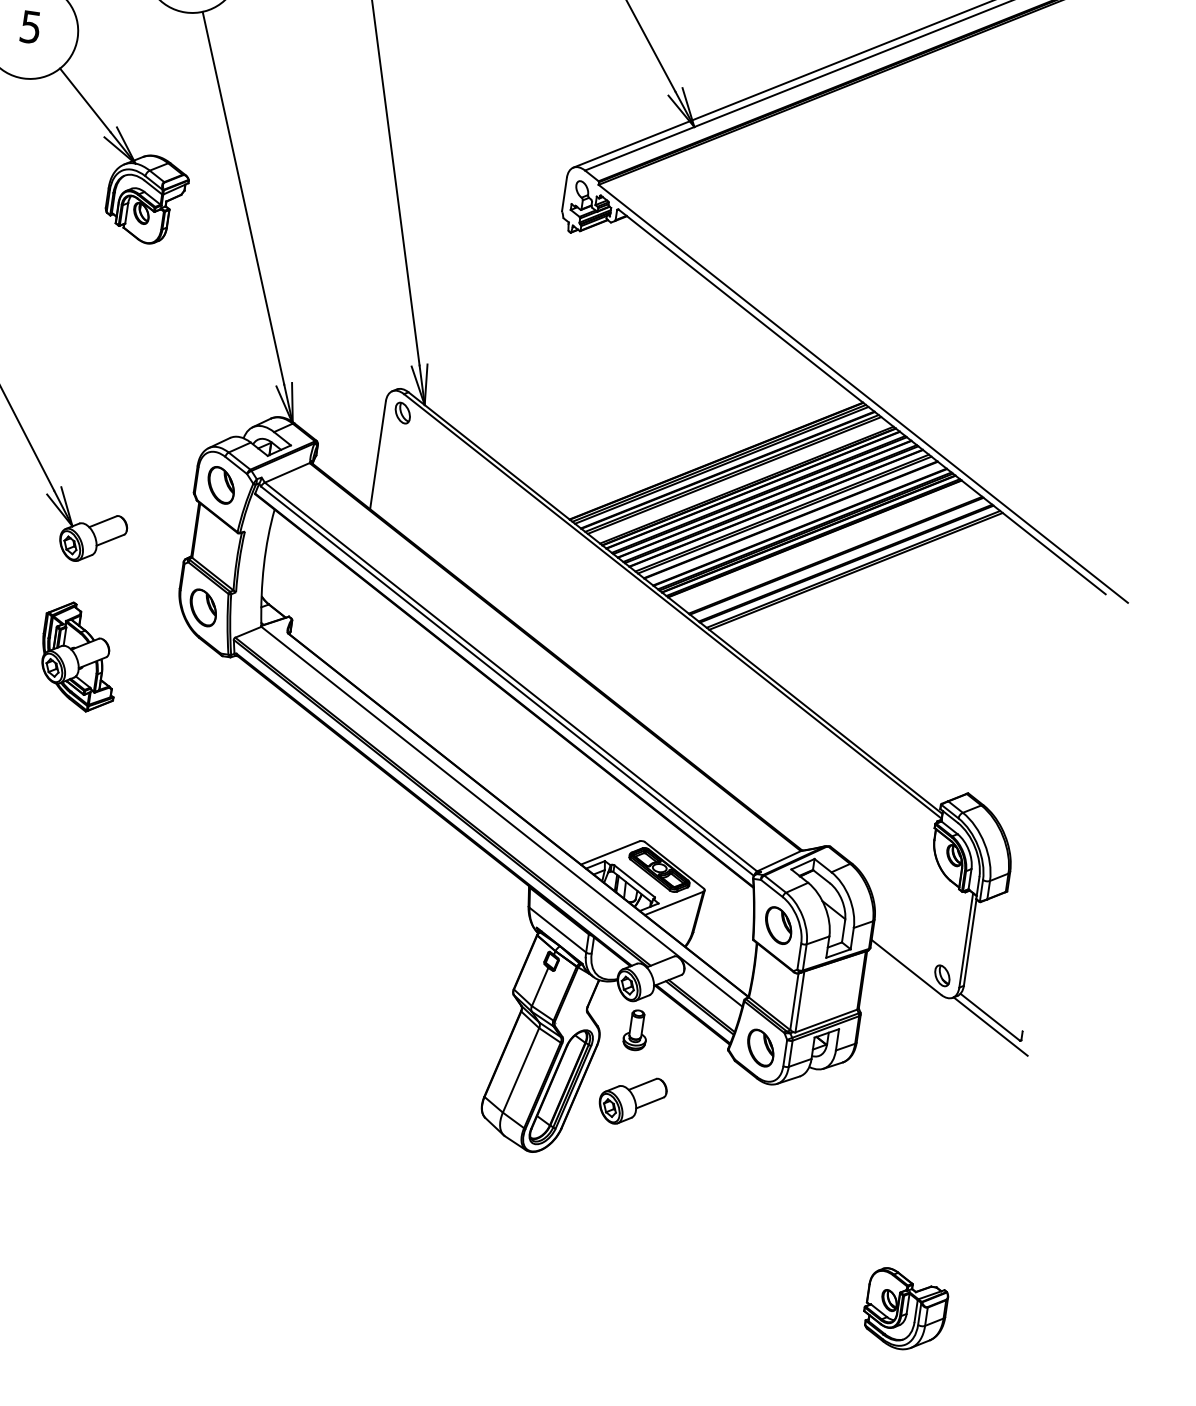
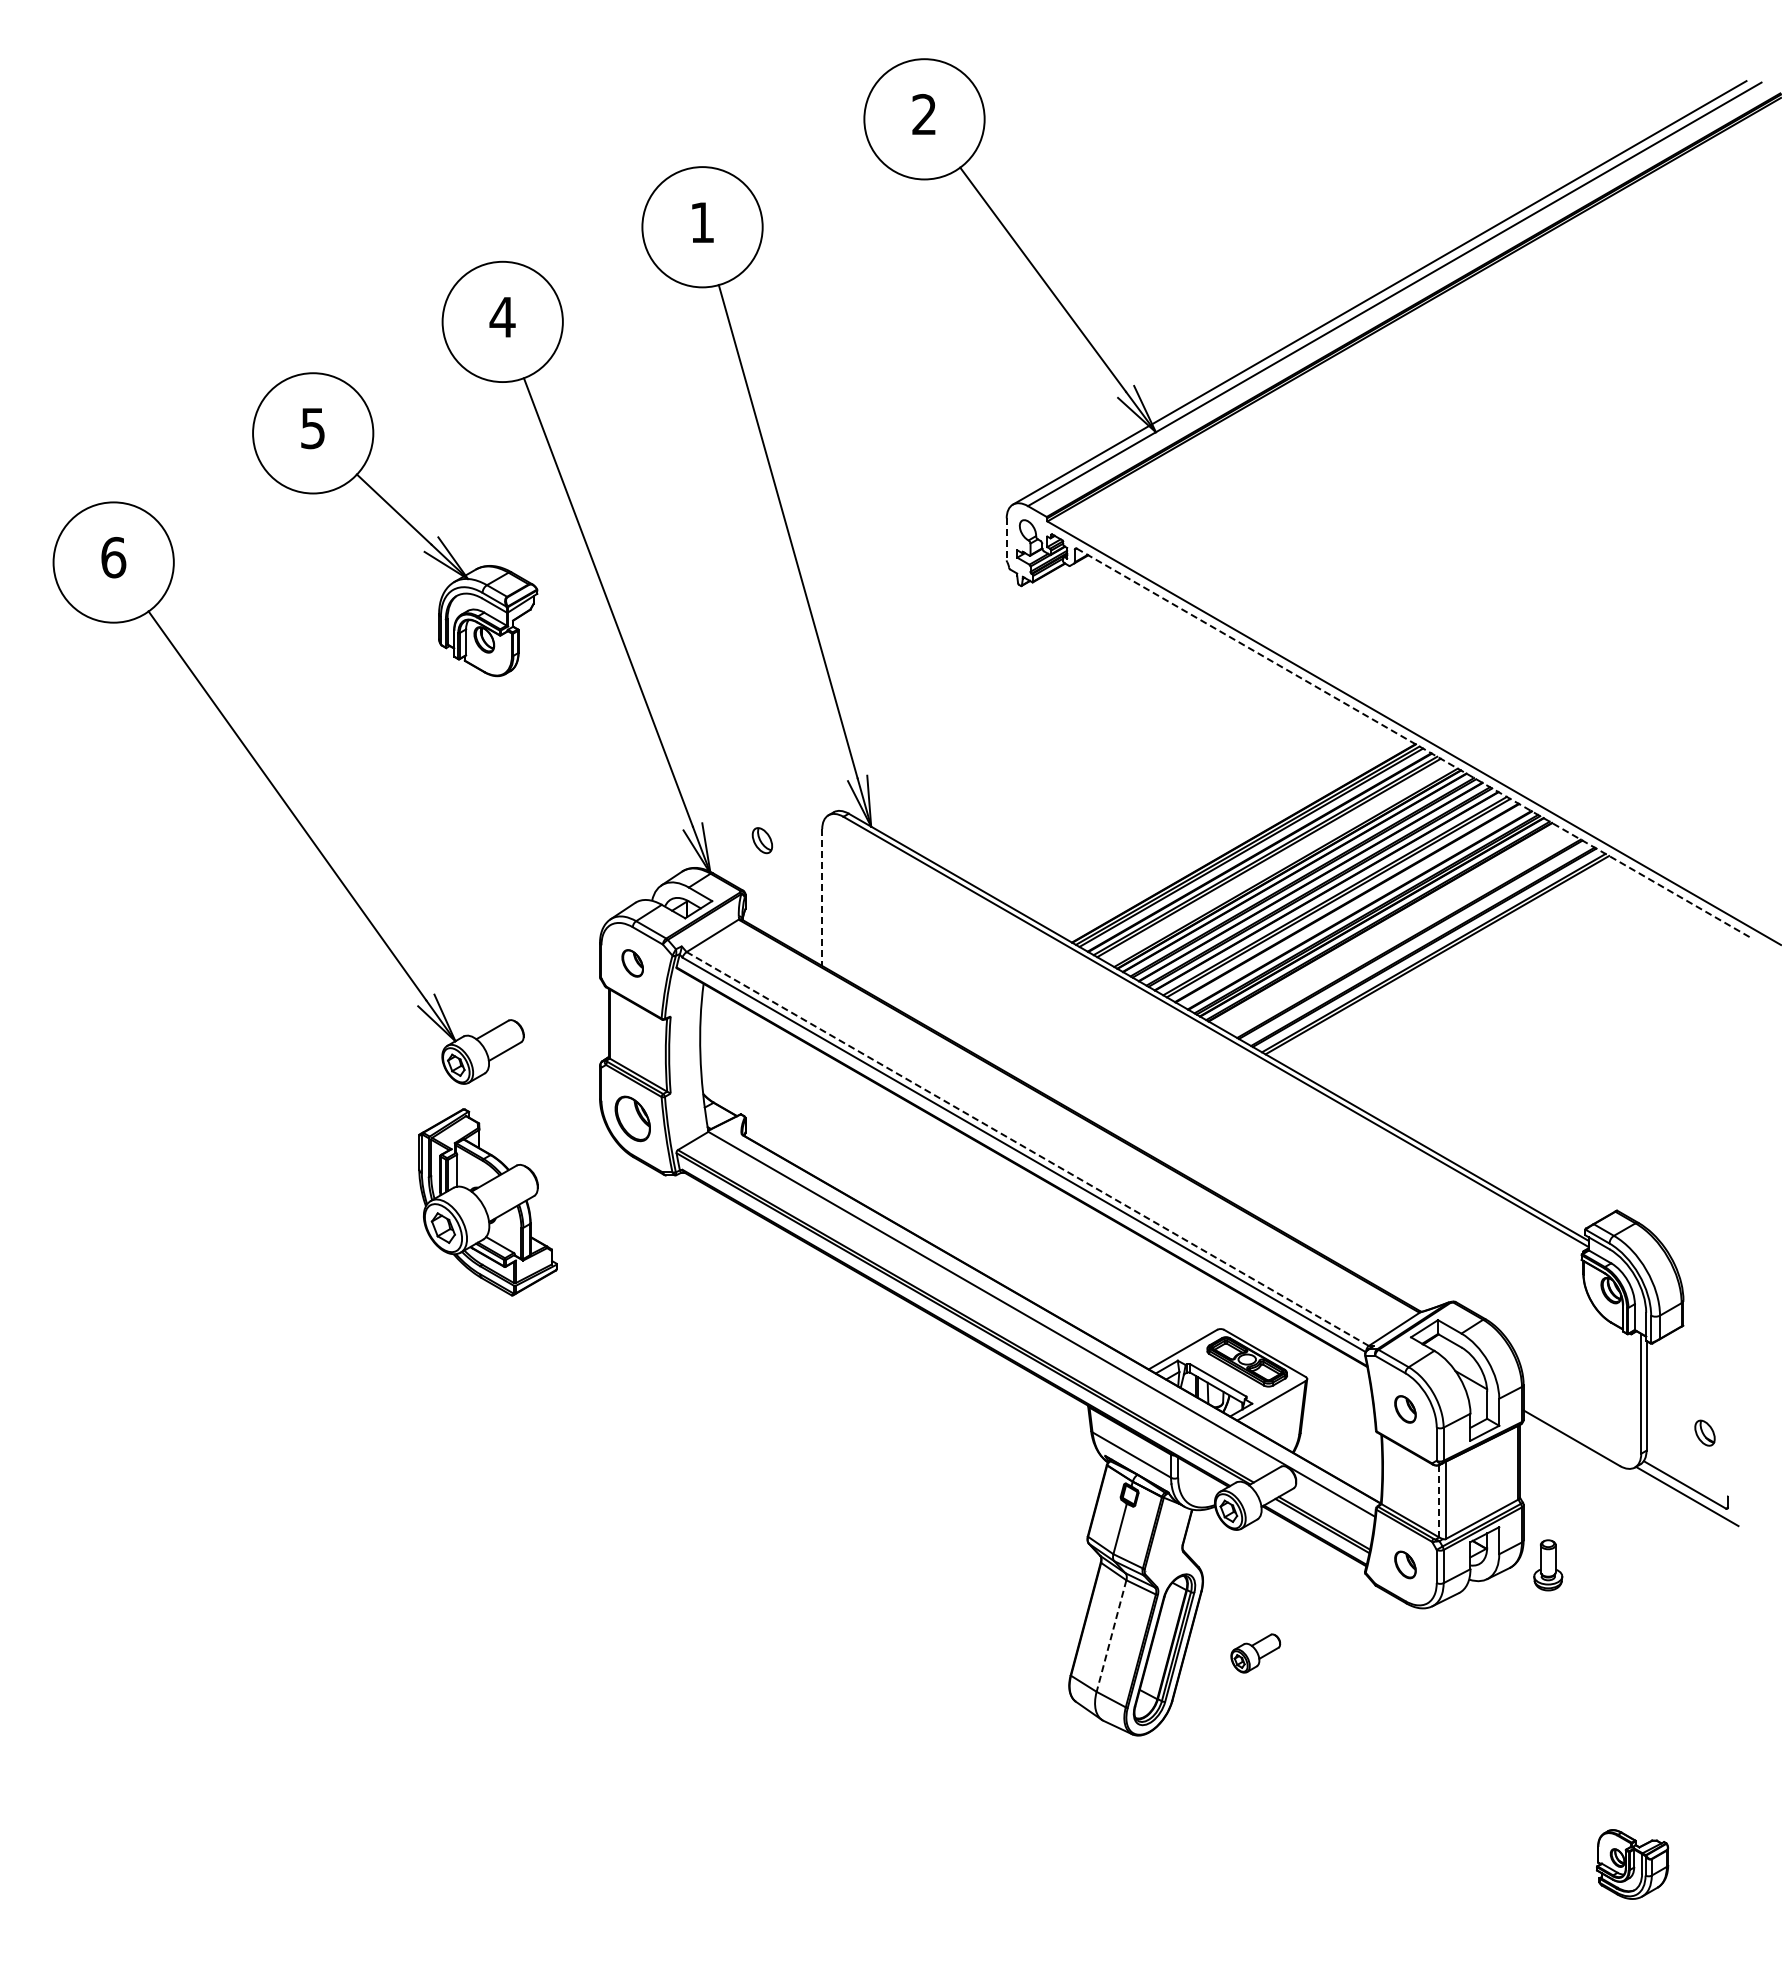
line: (564, 194) -> (1006, 539), solid -> dashed
line: (862, 401) -> (1414, 743), solid -> dashed
part: (402, 413) -> (762, 840), moved
line: (378, 456) -> (822, 898), solid -> dashed
part: (220, 485) -> (632, 963), size x0.6
part: (80, 657) -> (488, 1202), size x1.4
line: (510, 677) -> (1027, 1149), solid -> dashed
part: (778, 925) -> (1405, 1409), size x0.6
part: (942, 975) -> (1704, 1432), moved
line: (794, 1001) -> (1438, 1501), solid -> dashed
part: (636, 1030) -> (1548, 1565), moved
part: (760, 1047) -> (1405, 1564), size x0.6
line: (520, 1070) -> (1111, 1636), solid -> dashed
part: (632, 1100) -> (1255, 1653), size x0.6
part: (905, 1310) -> (1632, 1864), size x0.7

